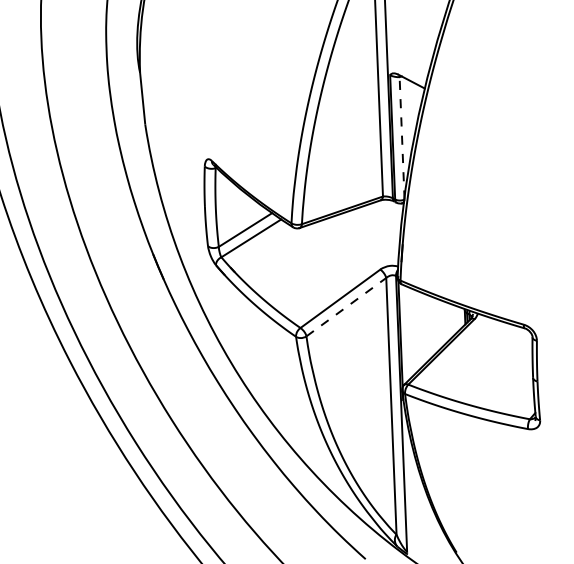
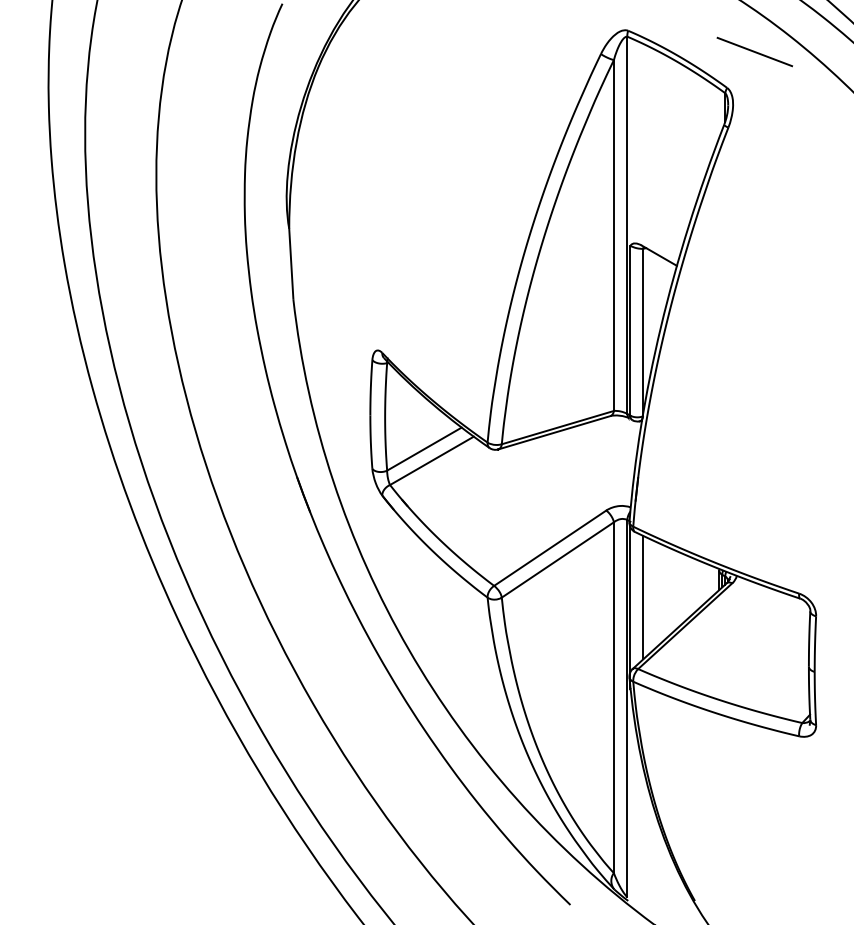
line: (402, 138) -> (643, 332), dashed -> solid
line: (346, 306) -> (557, 559), dashed -> solid
line: (410, 332) -> (643, 597), added

